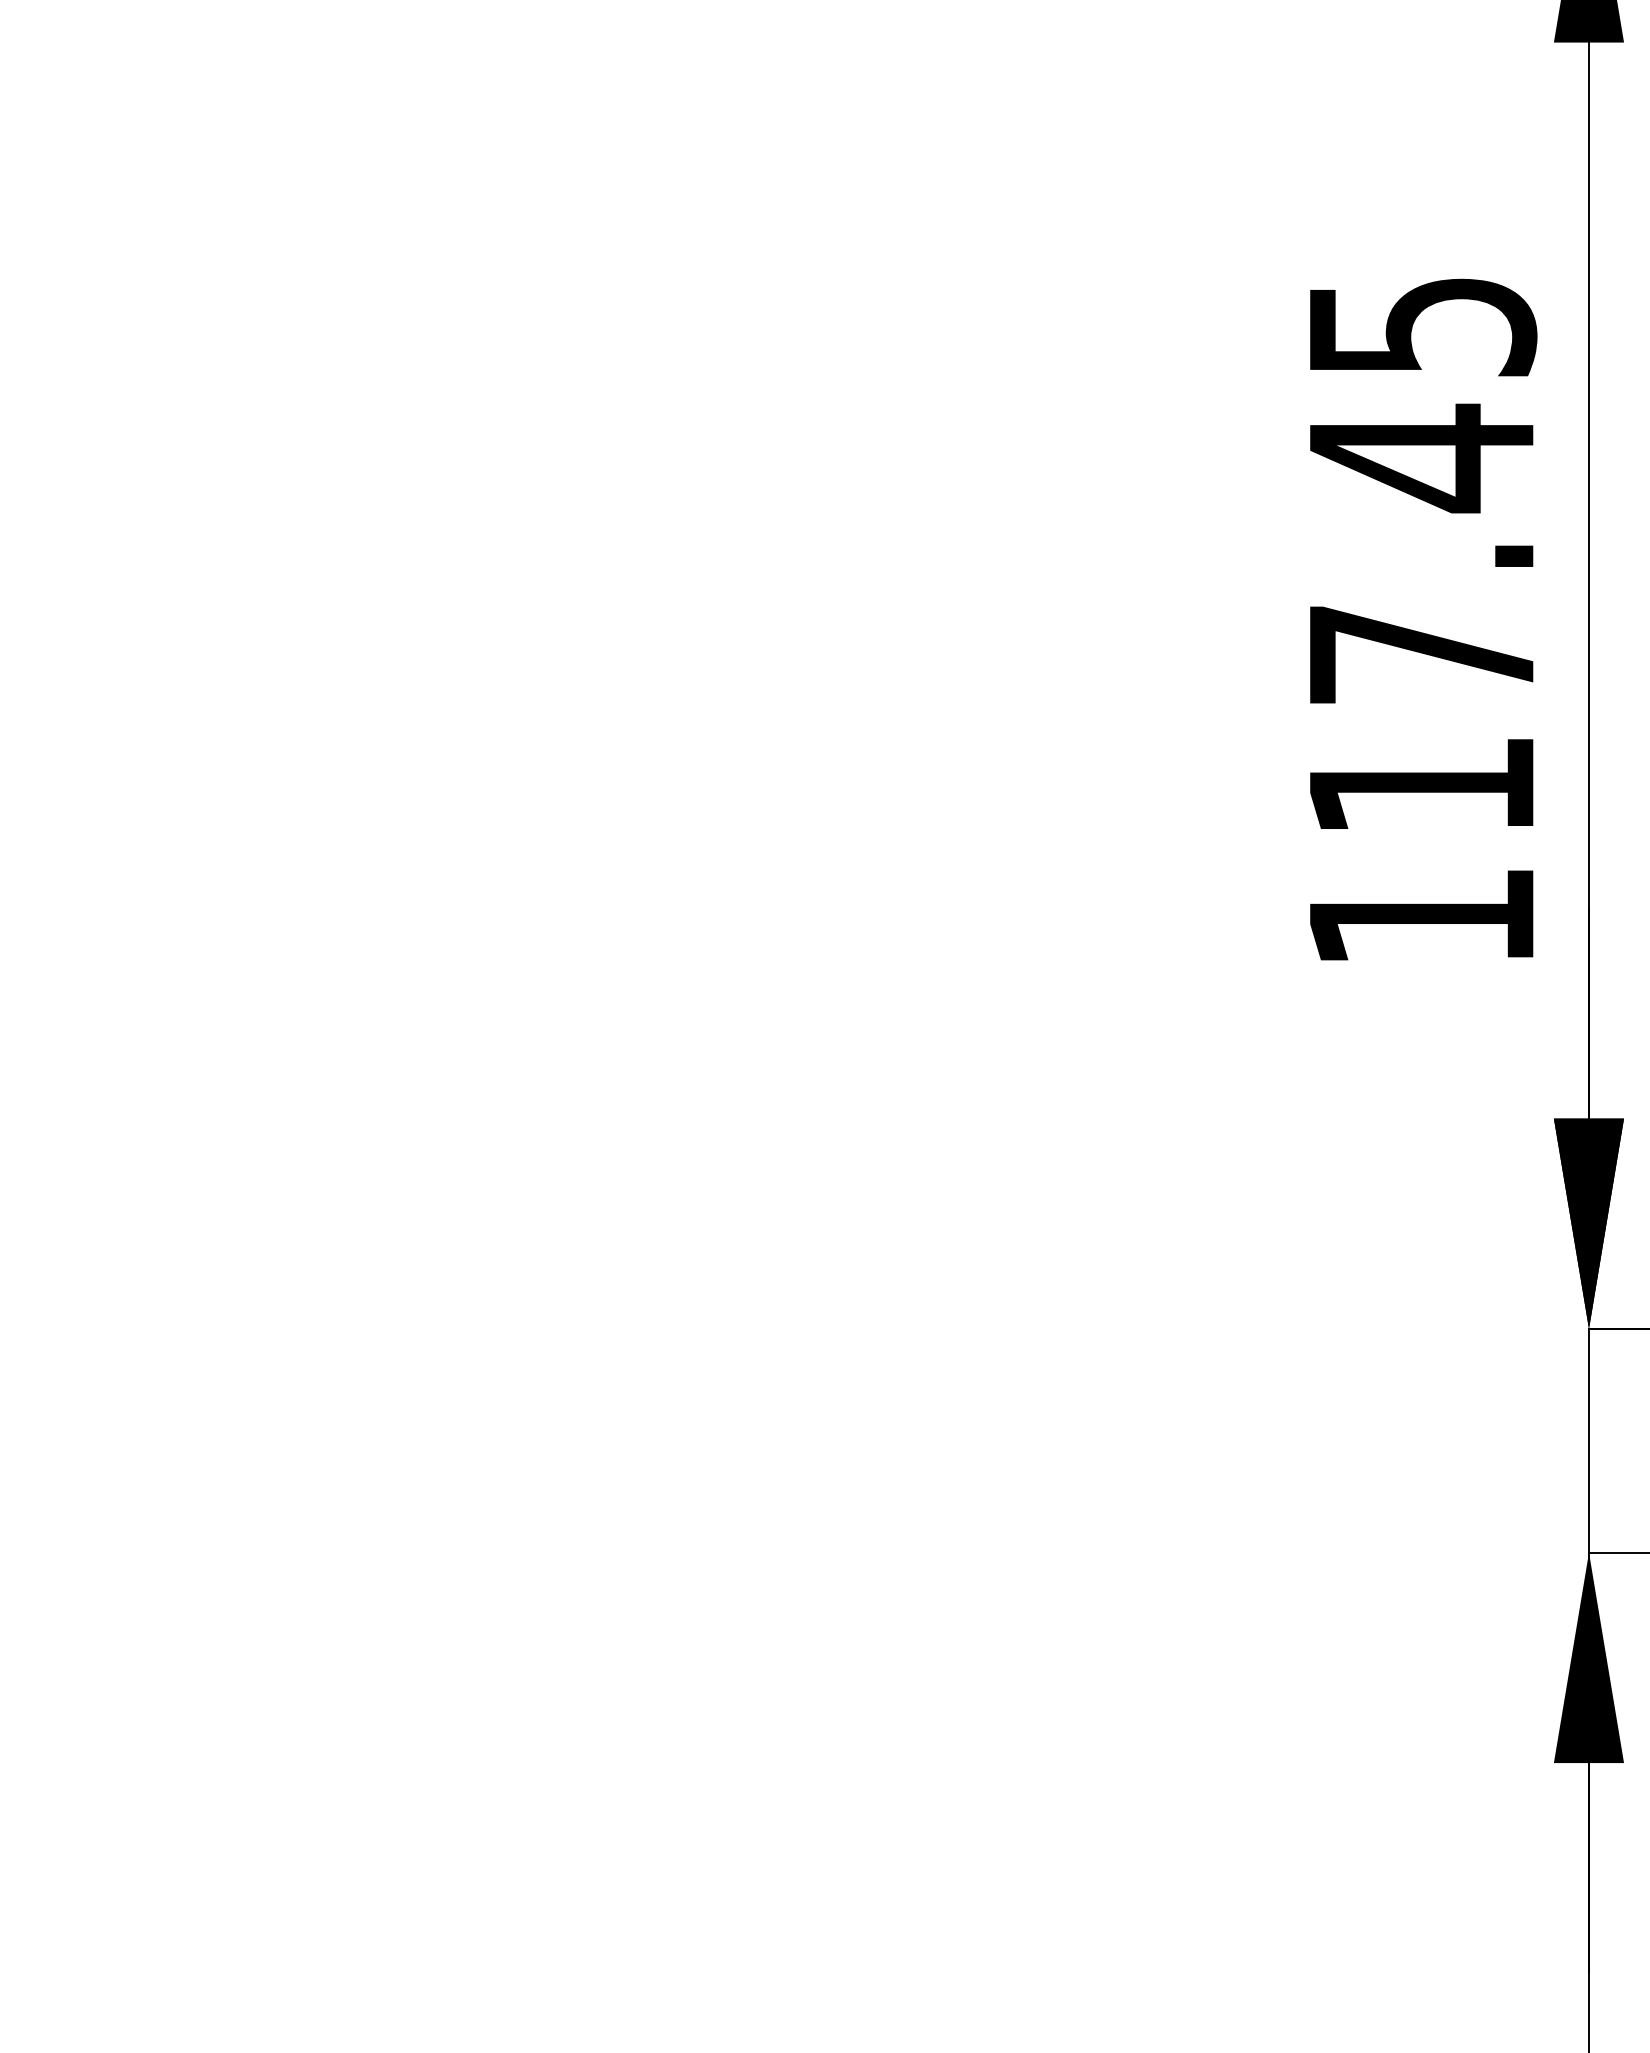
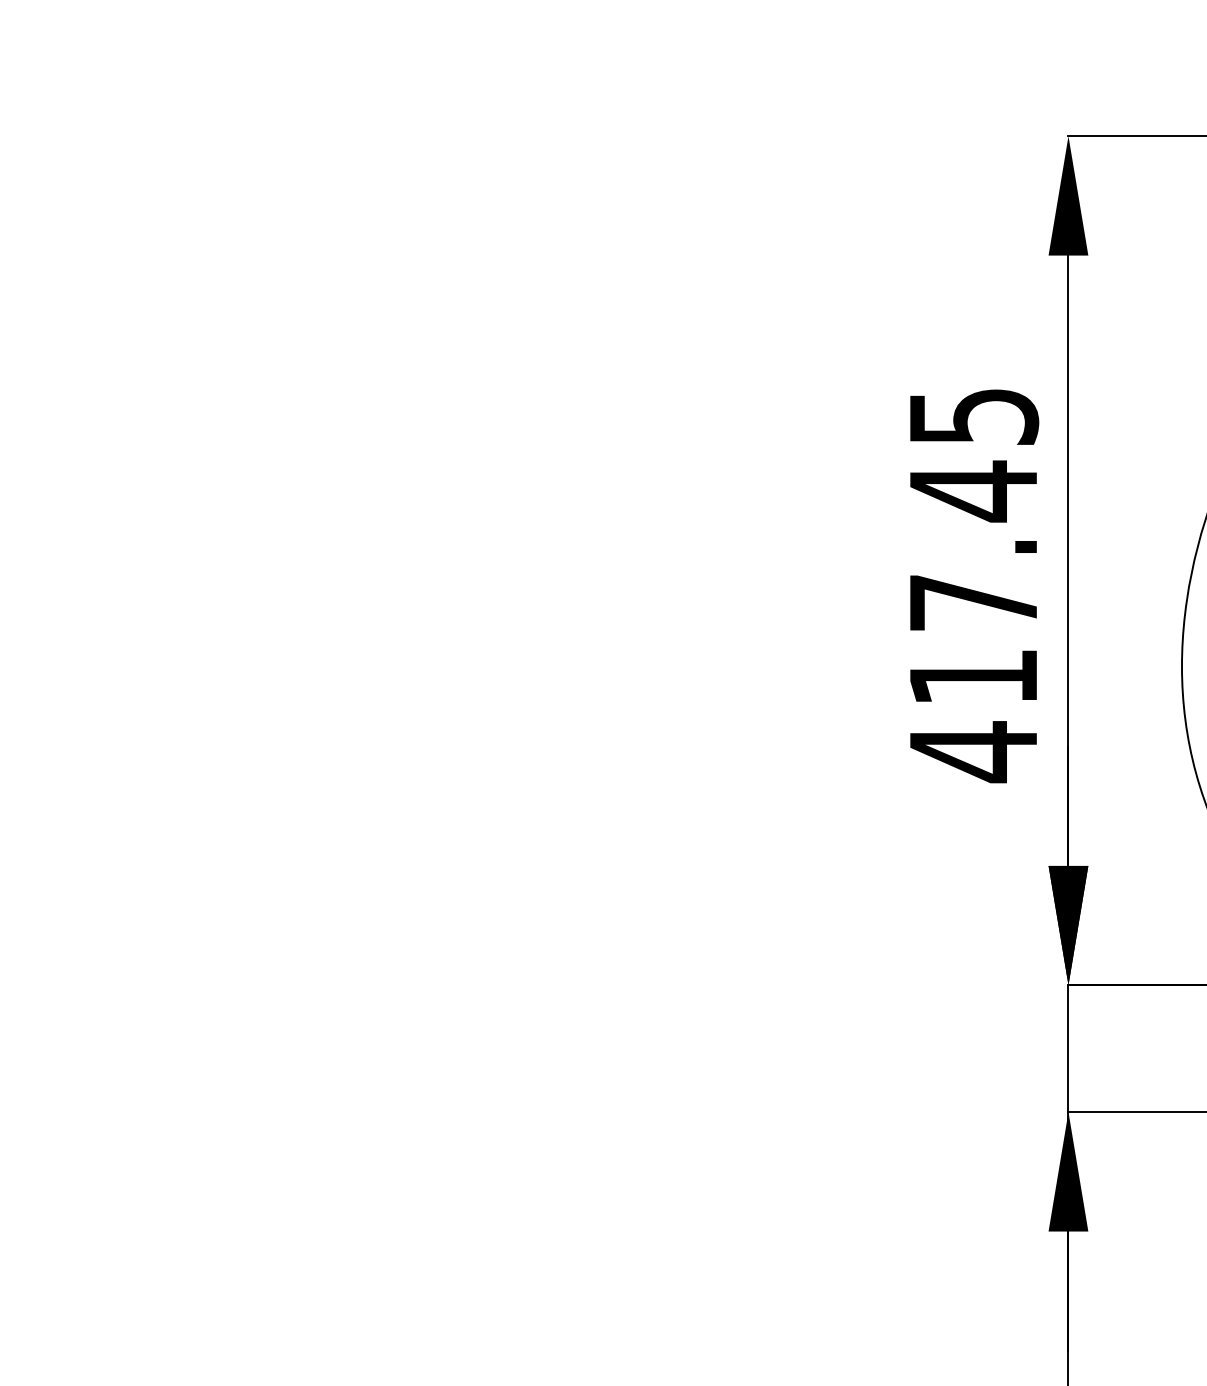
text: (1421, 918) -> (973, 752), 117.45 -> 417.45

